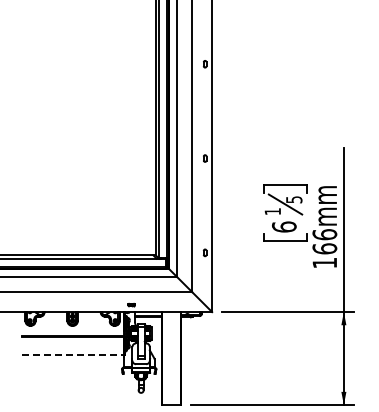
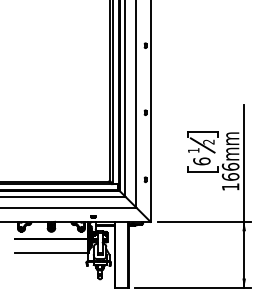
text: (294, 199) -> (209, 141), 5 -> 2
line: (73, 355) -> (52, 252), dashed -> solid

